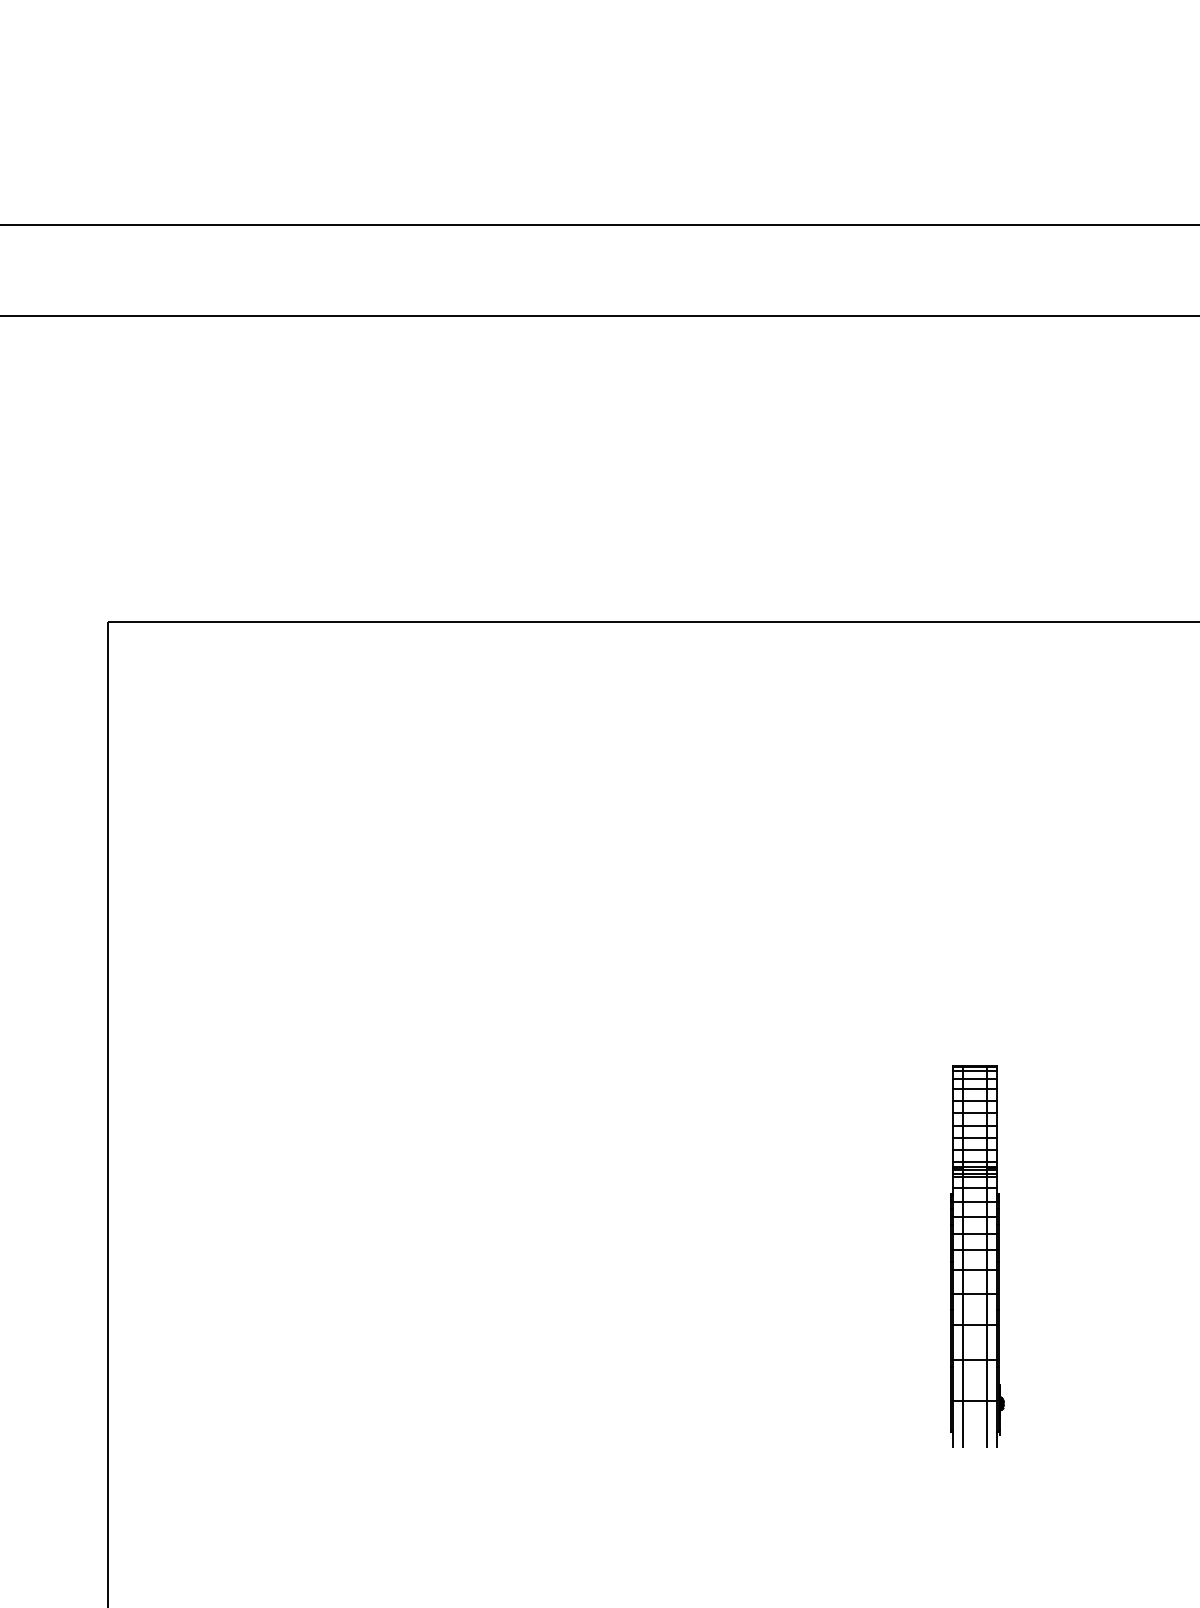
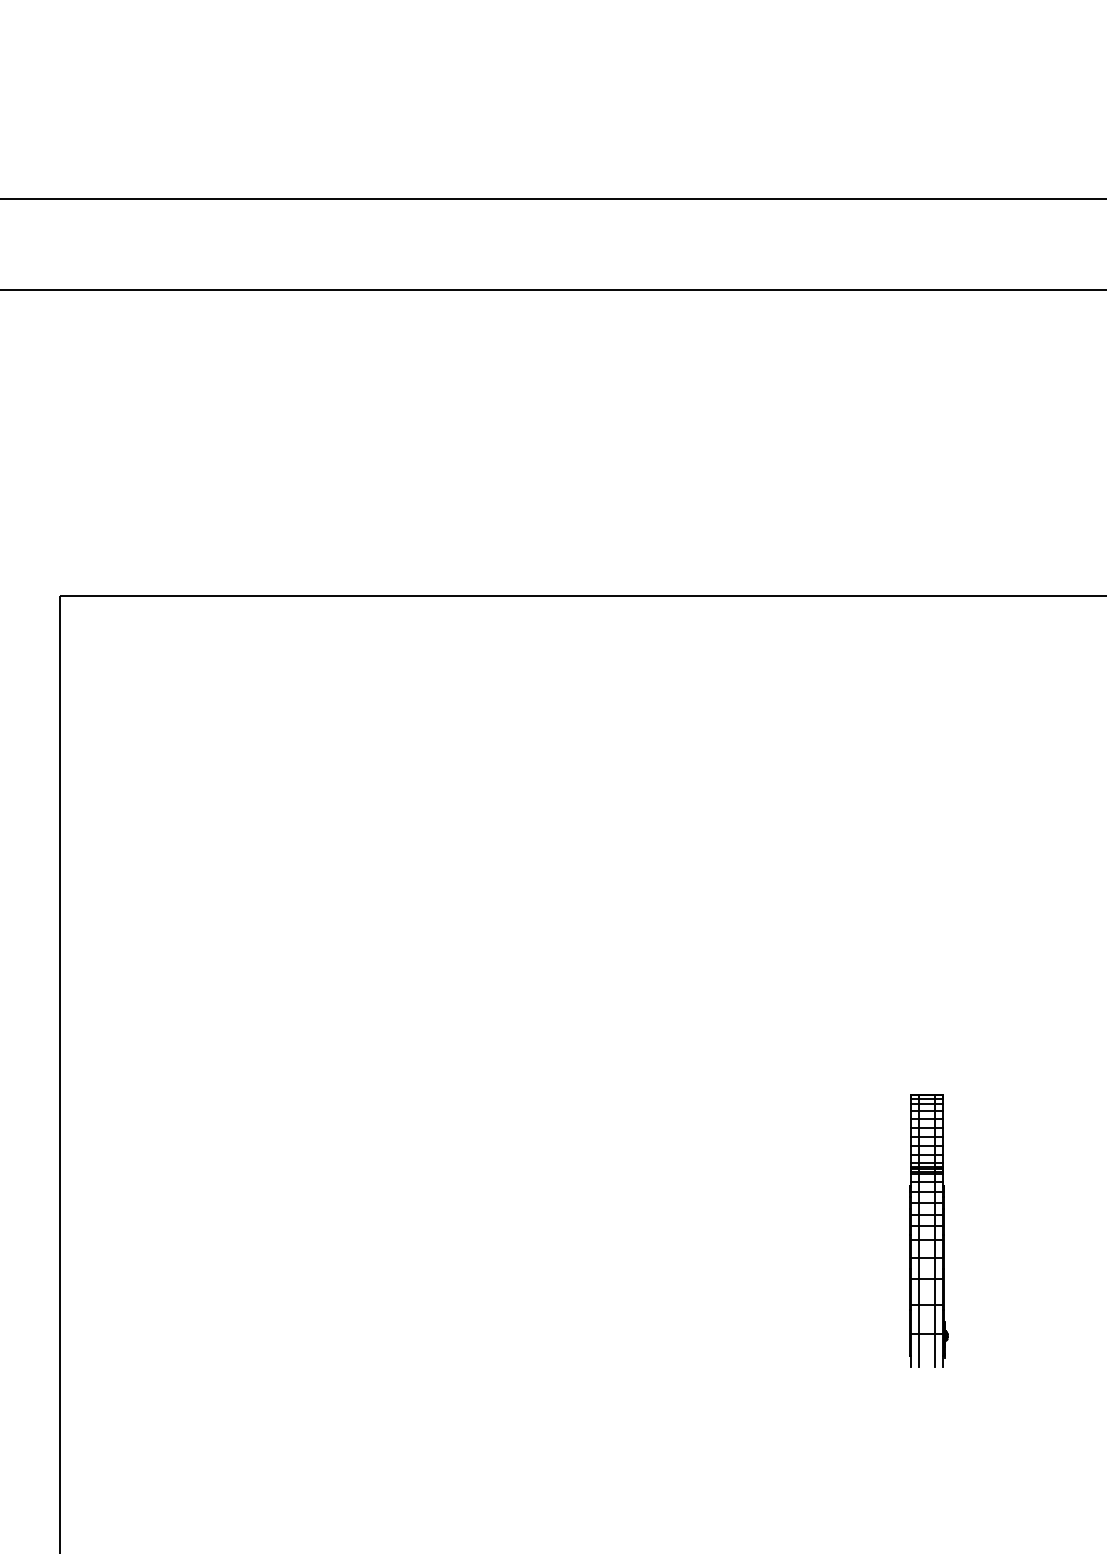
part: (976, 1256) -> (927, 1230), size x0.71

